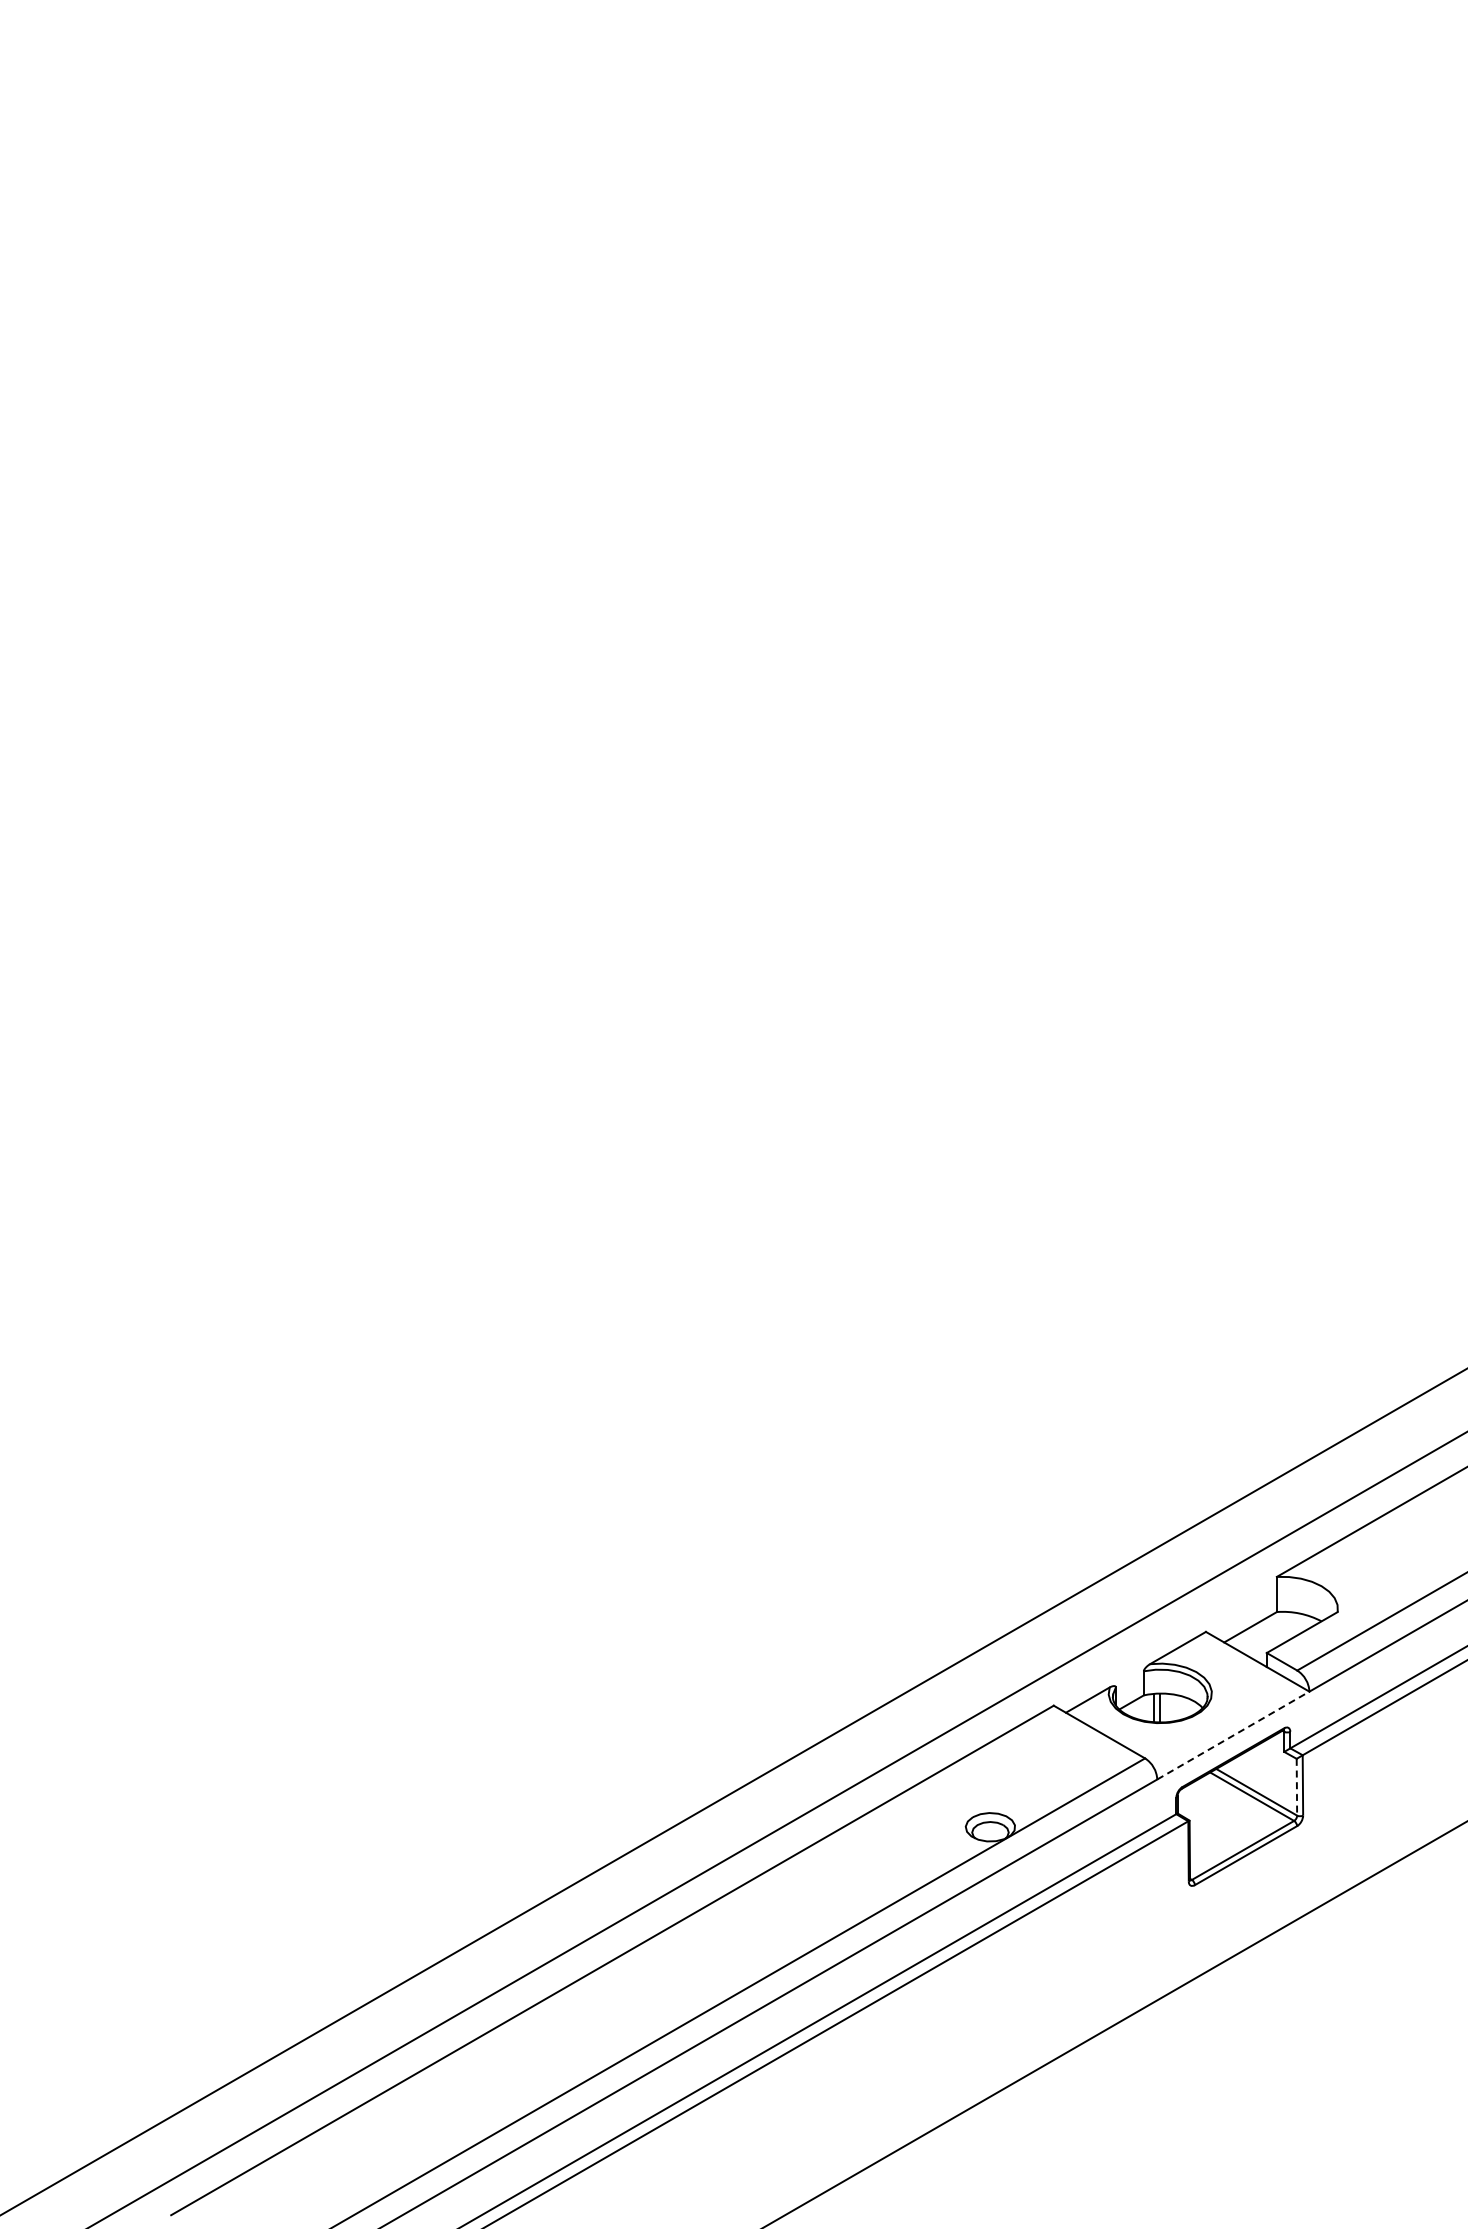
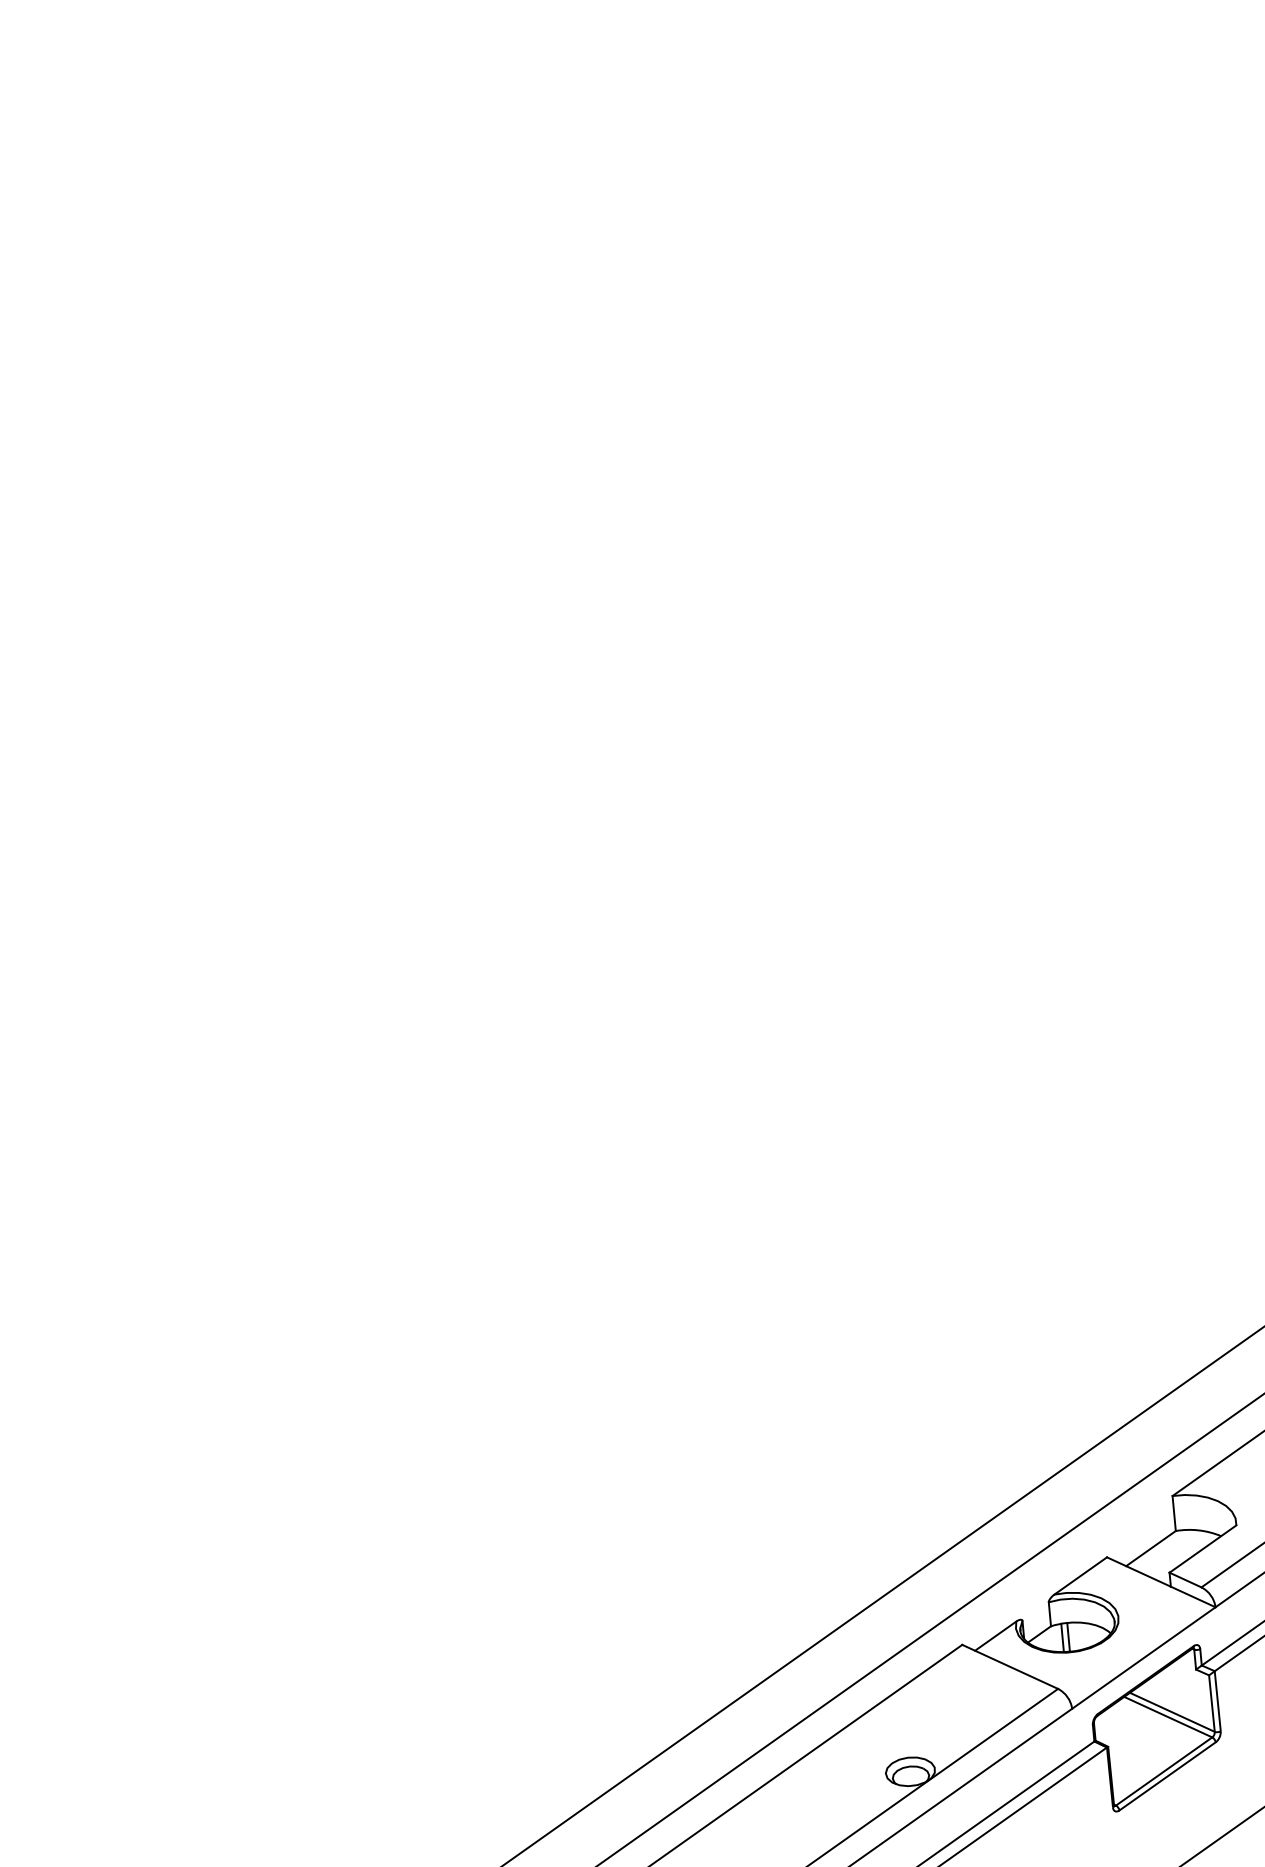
line: (1233, 1735) -> (1144, 1657), dashed -> solid
line: (1296, 1787) -> (1211, 1703), dashed -> solid

